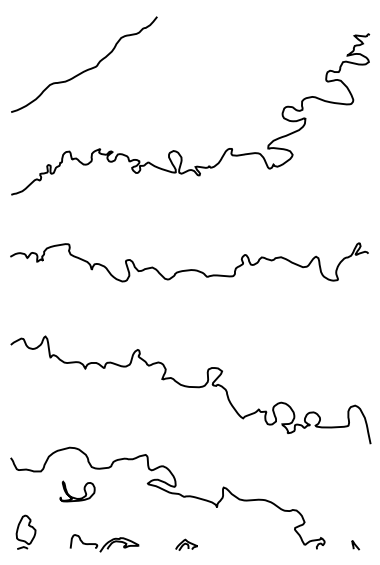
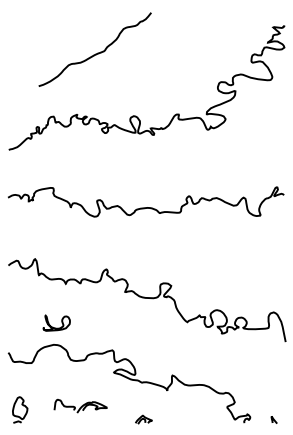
curve: (86, 69) -> (96, 53), moved
part: (76, 497) -> (55, 327), moved
part: (104, 543) -> (80, 406), moved

